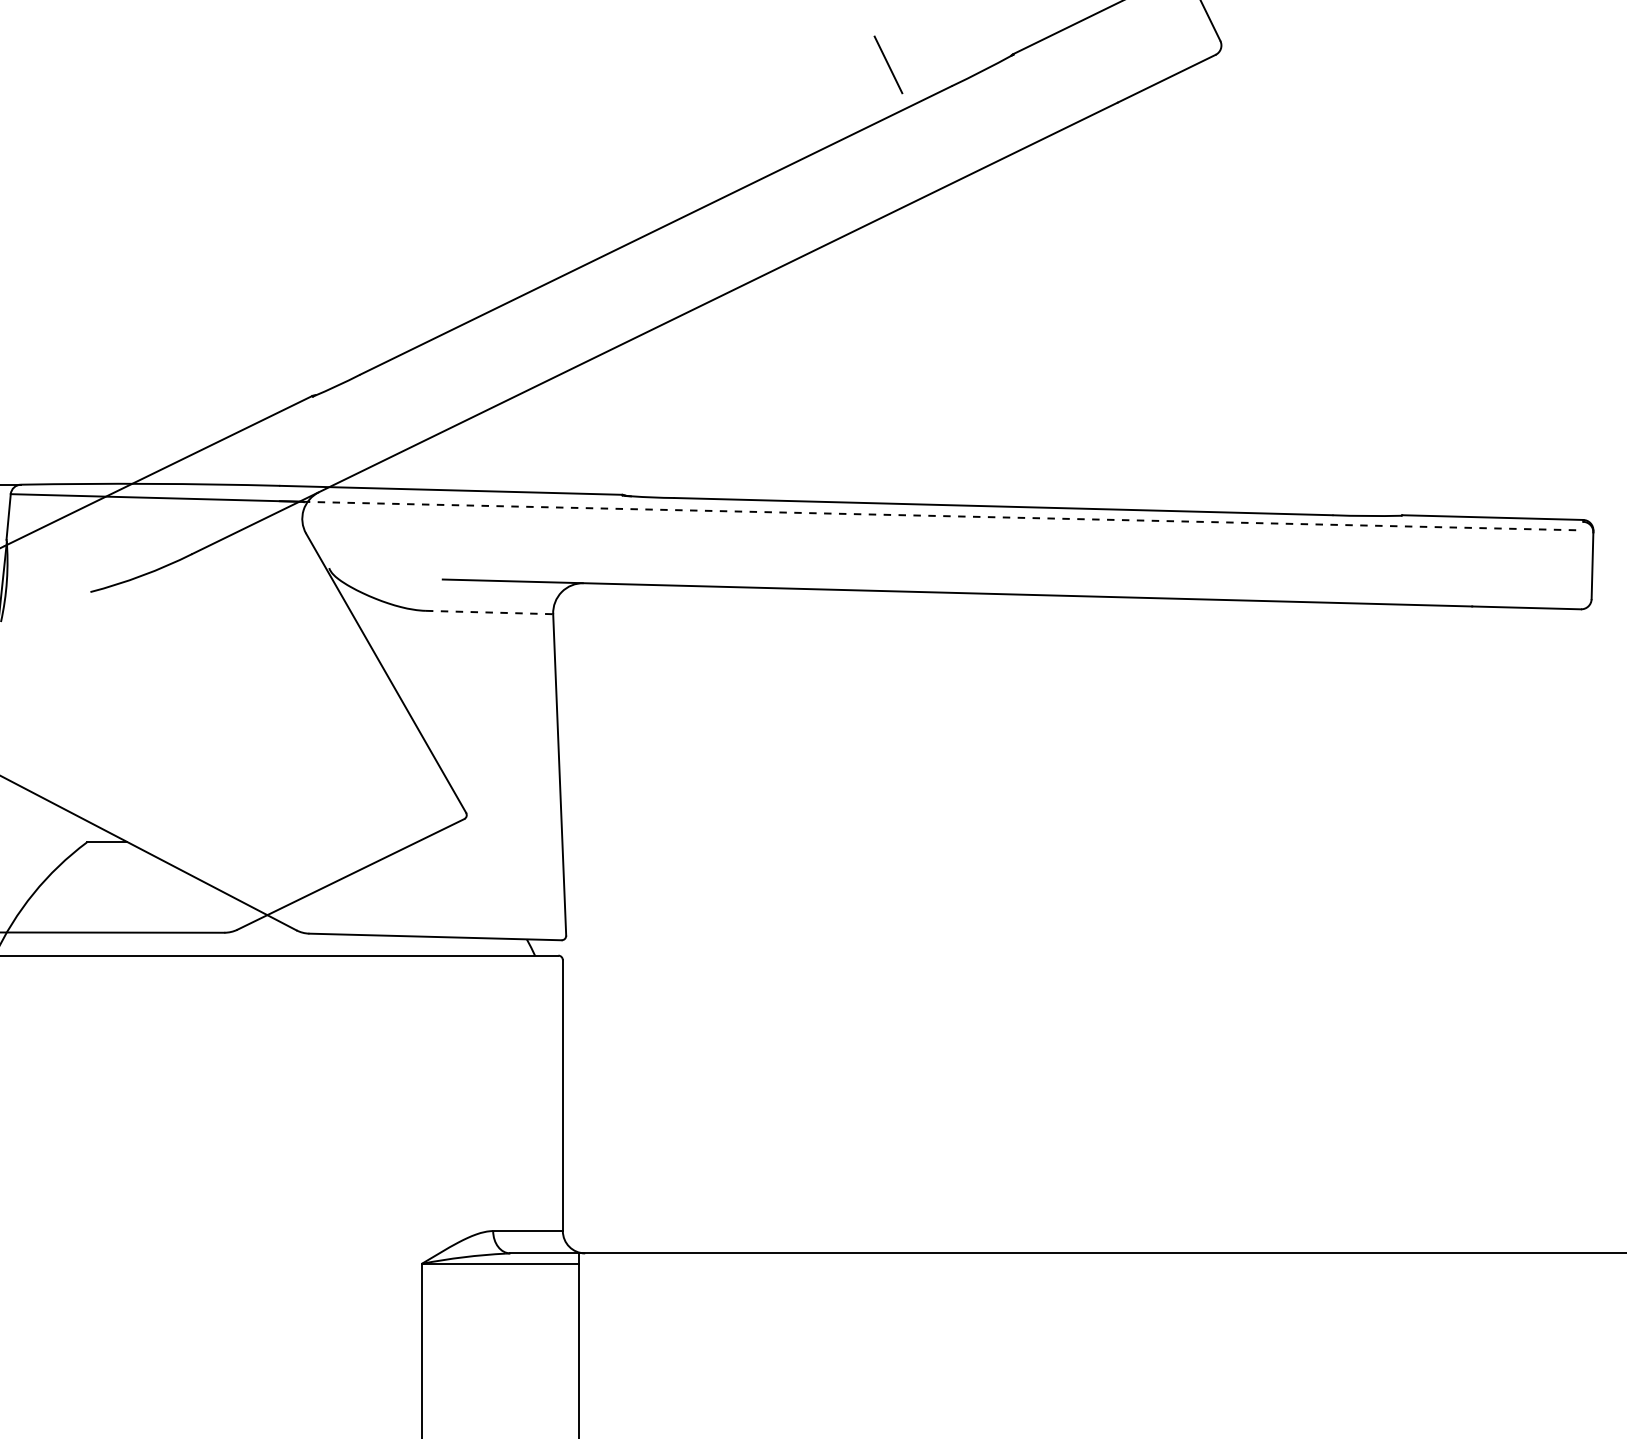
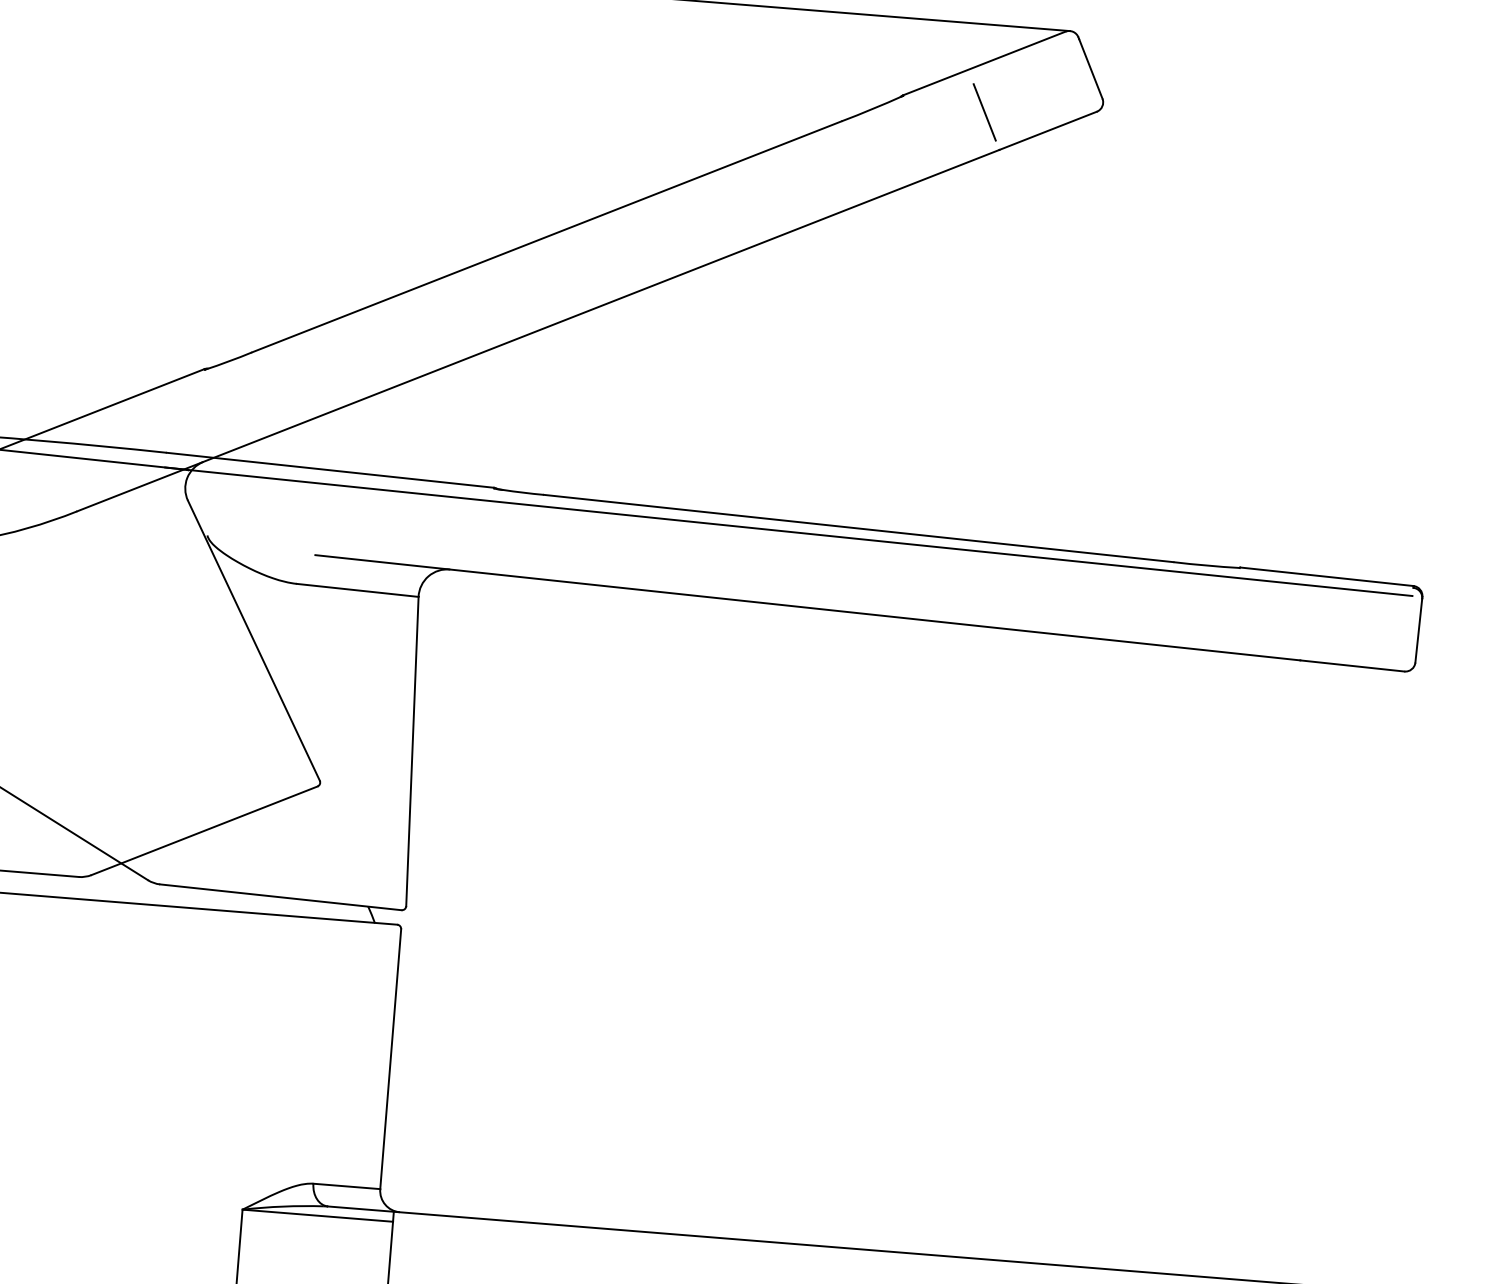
line: (888, 64) -> (984, 112), moved
line: (943, 516) -> (800, 533), dashed -> solid
line: (489, 612) -> (357, 590), dashed -> solid

